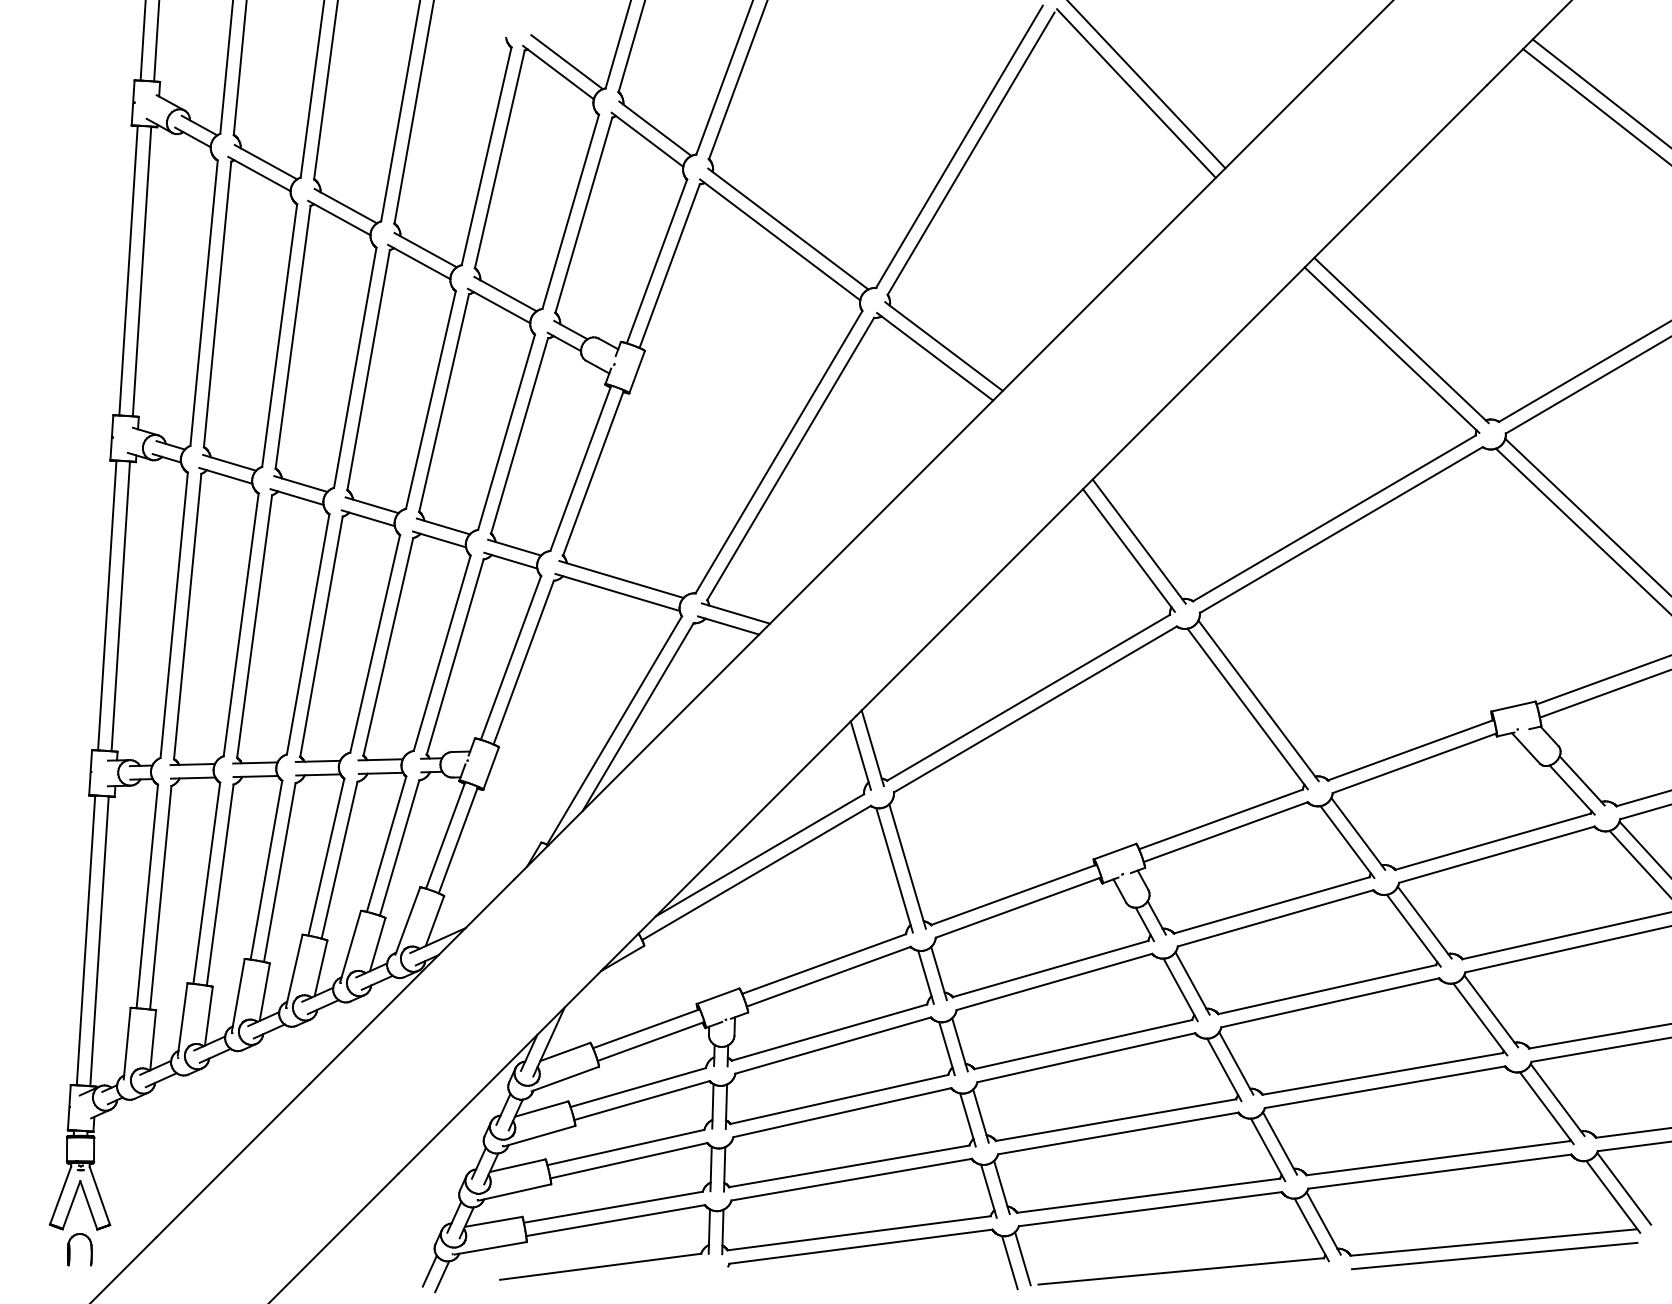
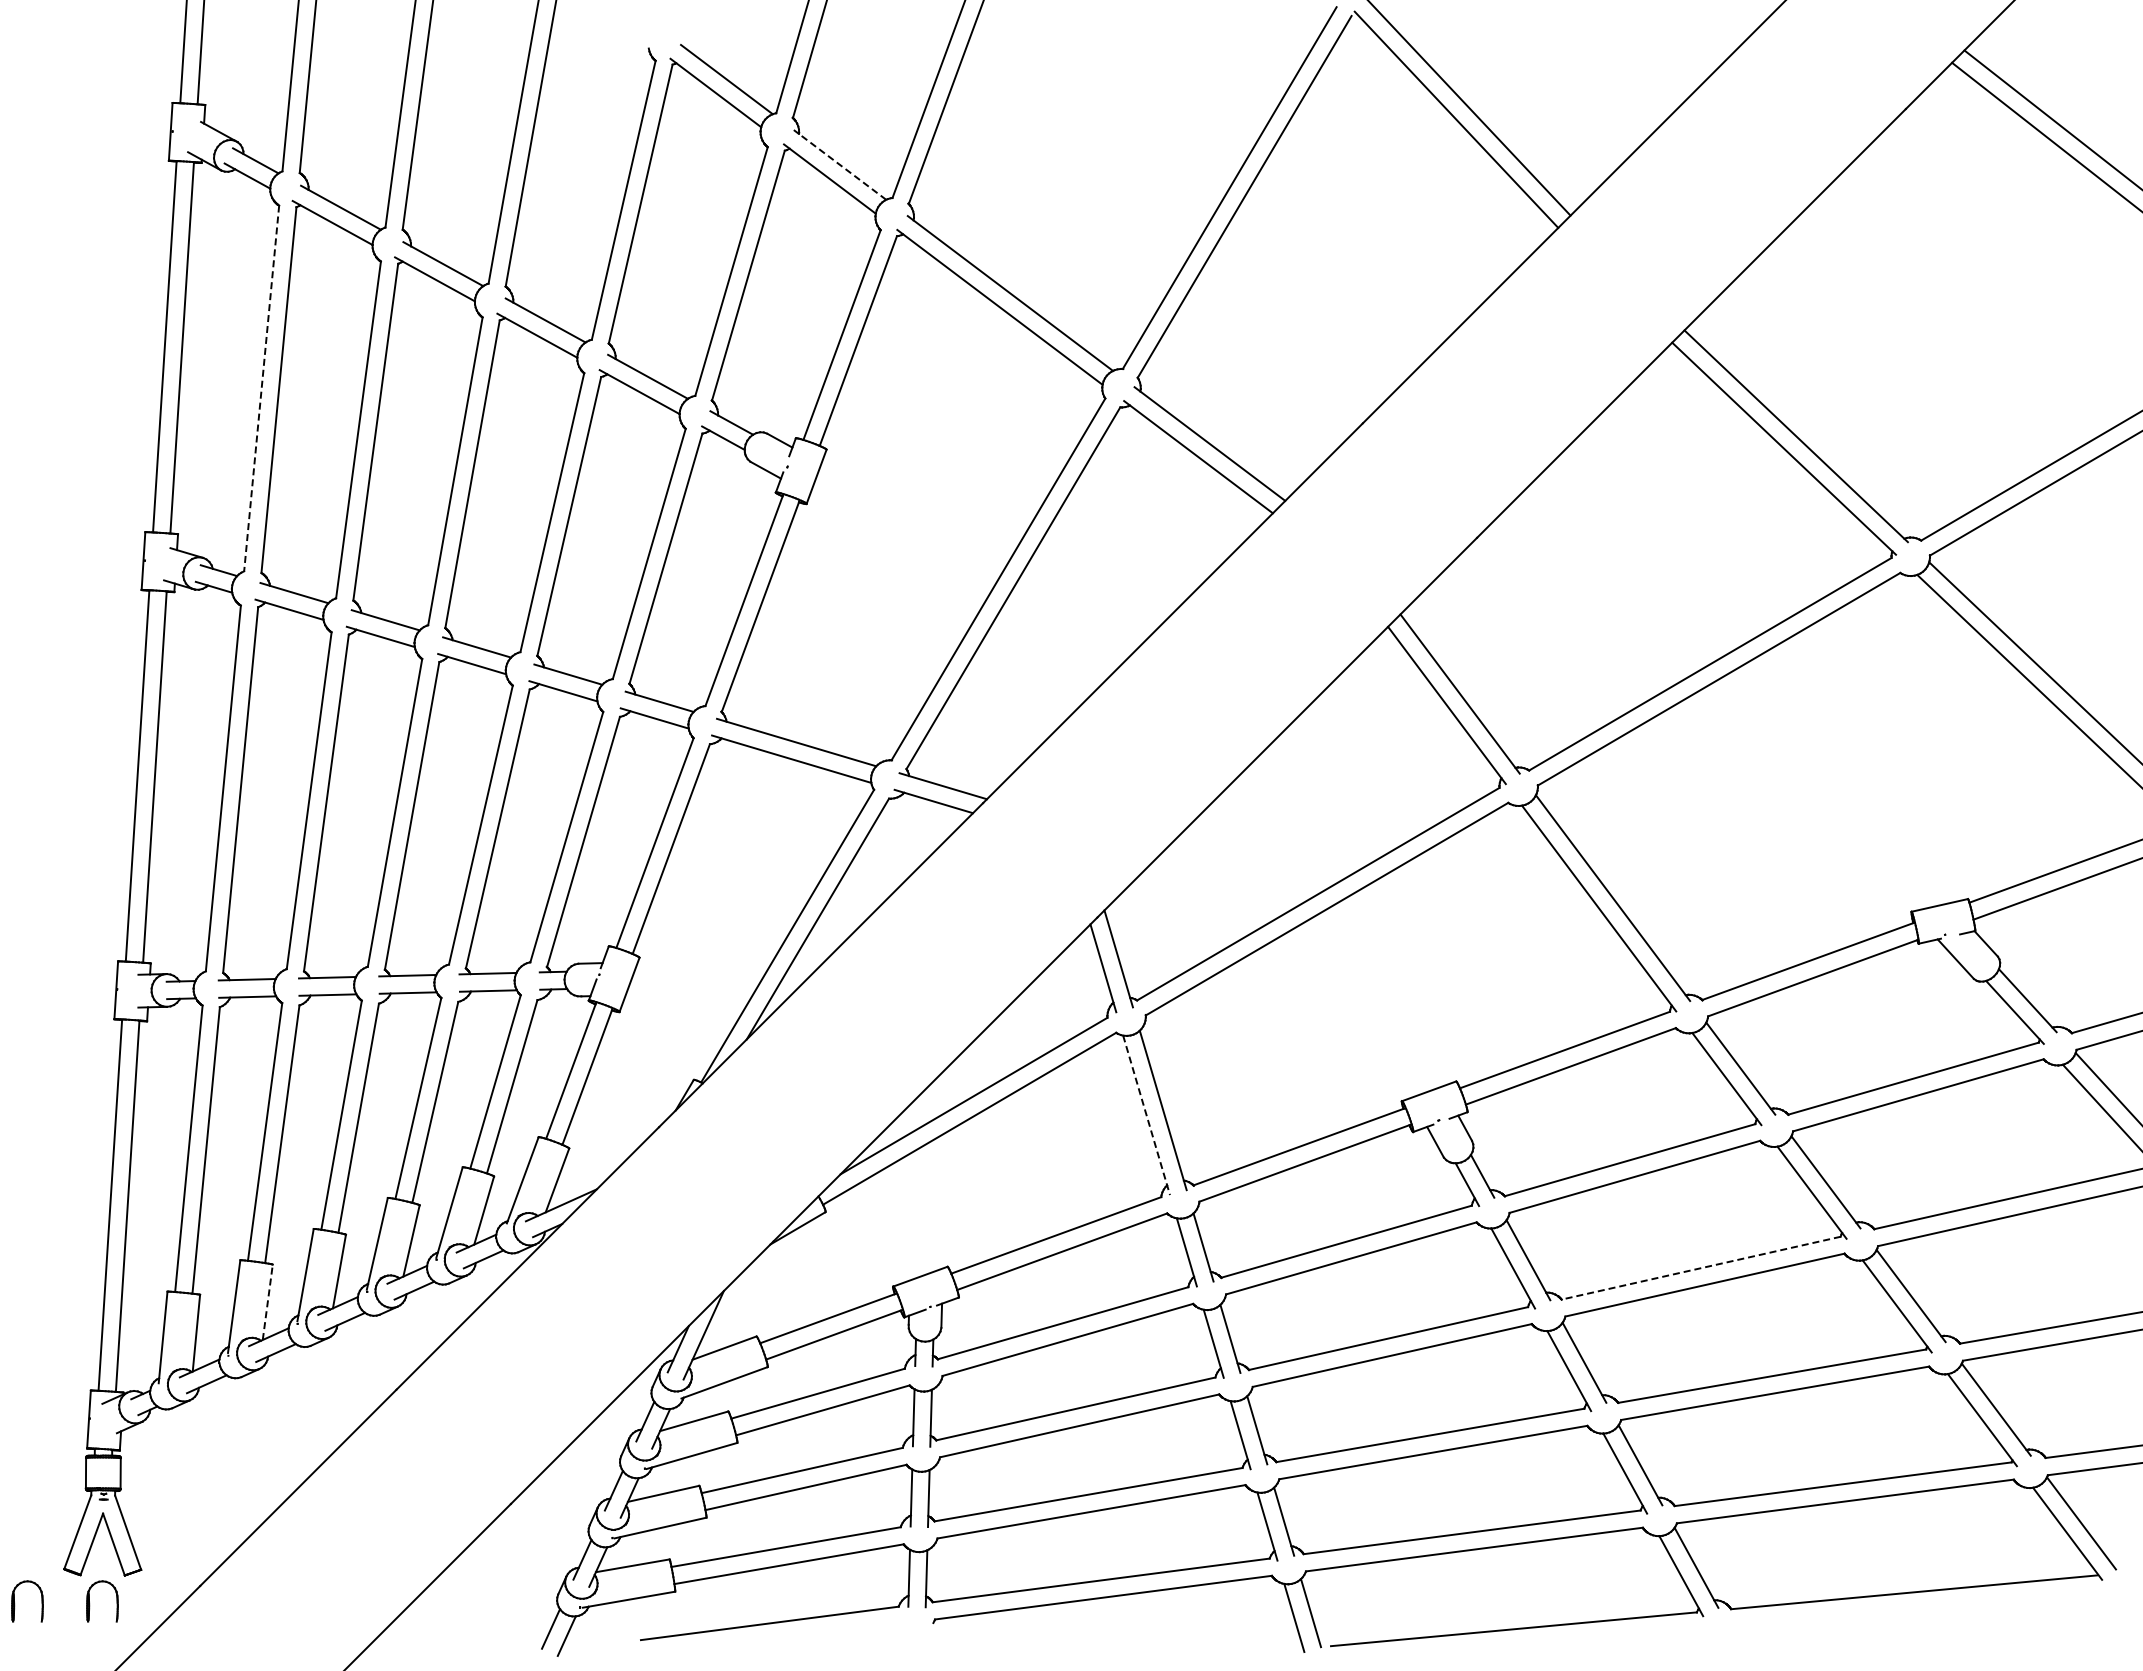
line: (655, 128) -> (840, 164), solid -> dashed
line: (203, 303) -> (261, 388), solid -> dashed
line: (894, 870) -> (1146, 1115), solid -> dashed
line: (1326, 989) -> (1700, 1268), solid -> dashed
line: (208, 1015) -> (267, 1301), solid -> dashed
part: (12, 1252) -> (15, 1604), added
line: (1494, 1255) -> (1915, 1609), removed

